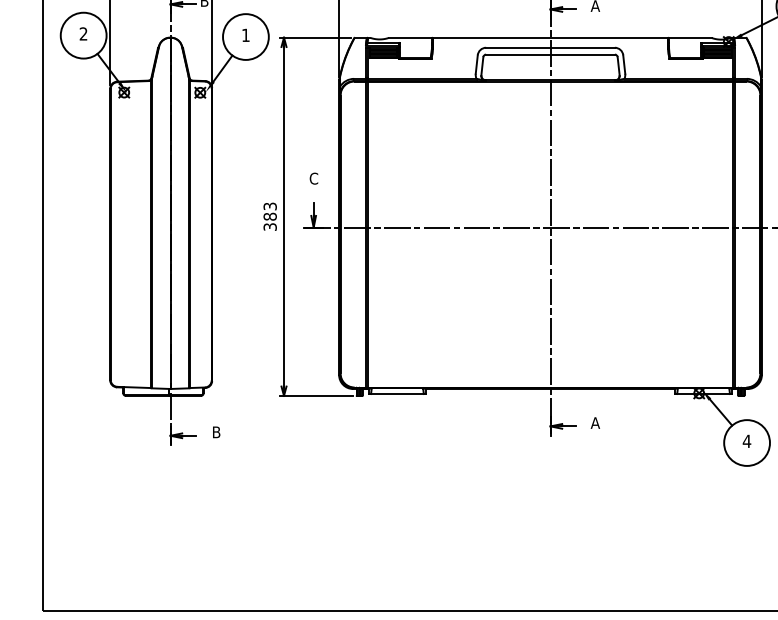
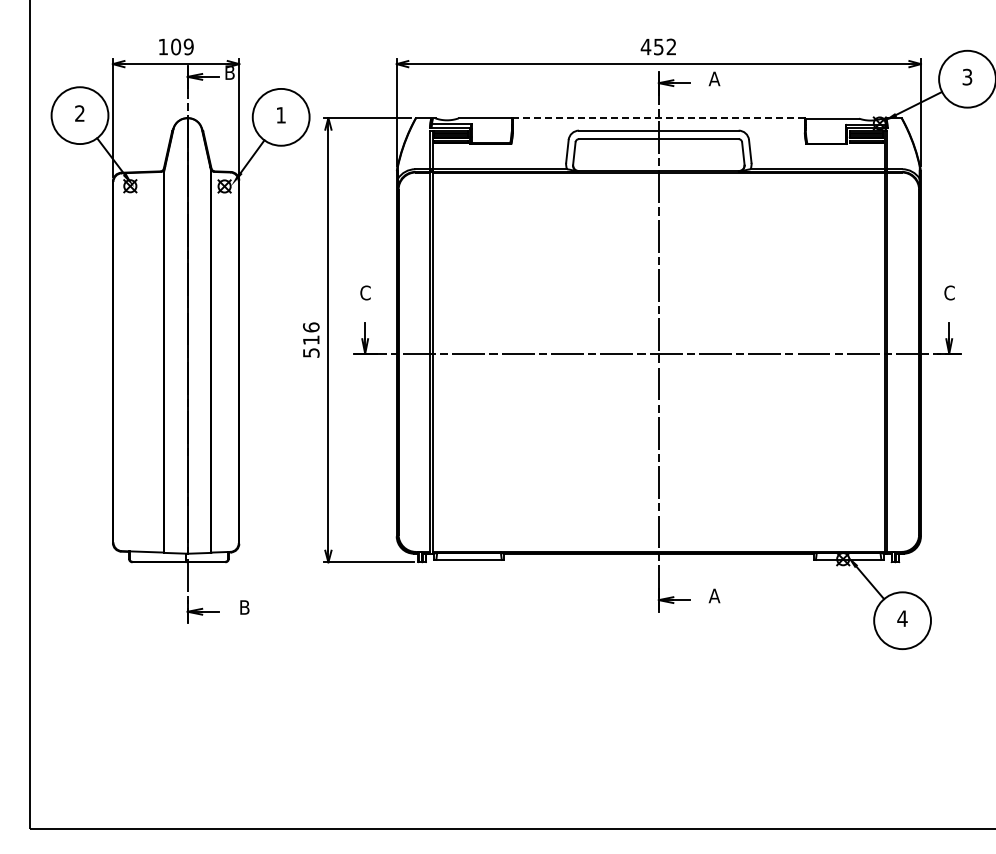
line: (550, 37) -> (658, 118), solid -> dashed
text: (270, 216) -> (311, 339), 383 -> 516

